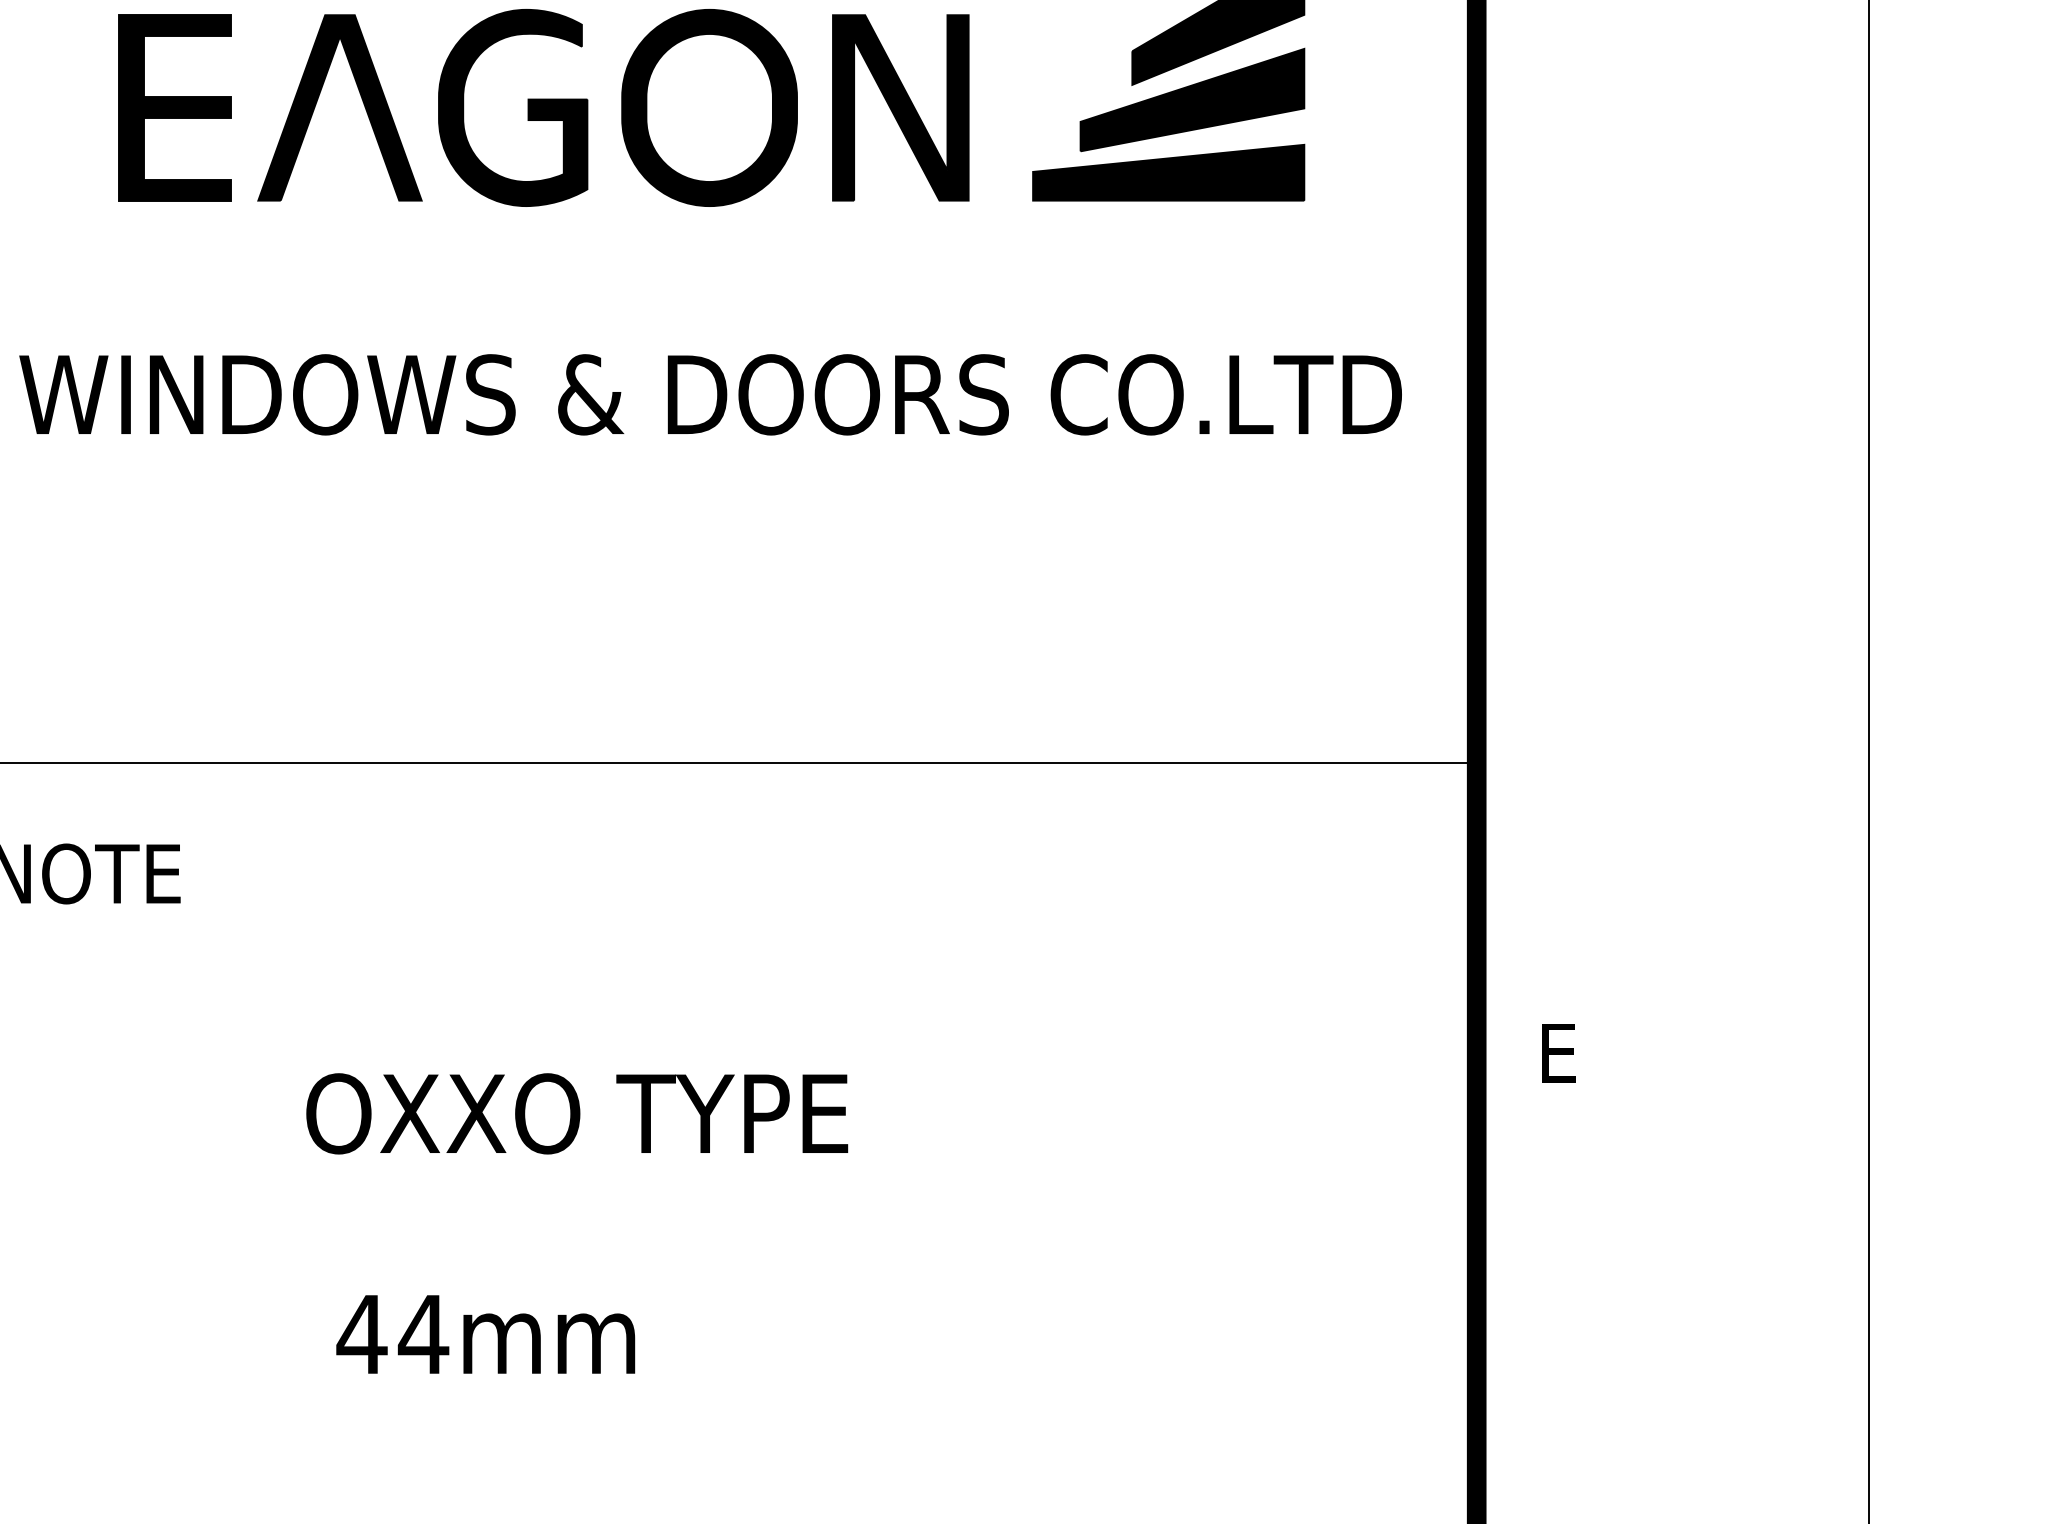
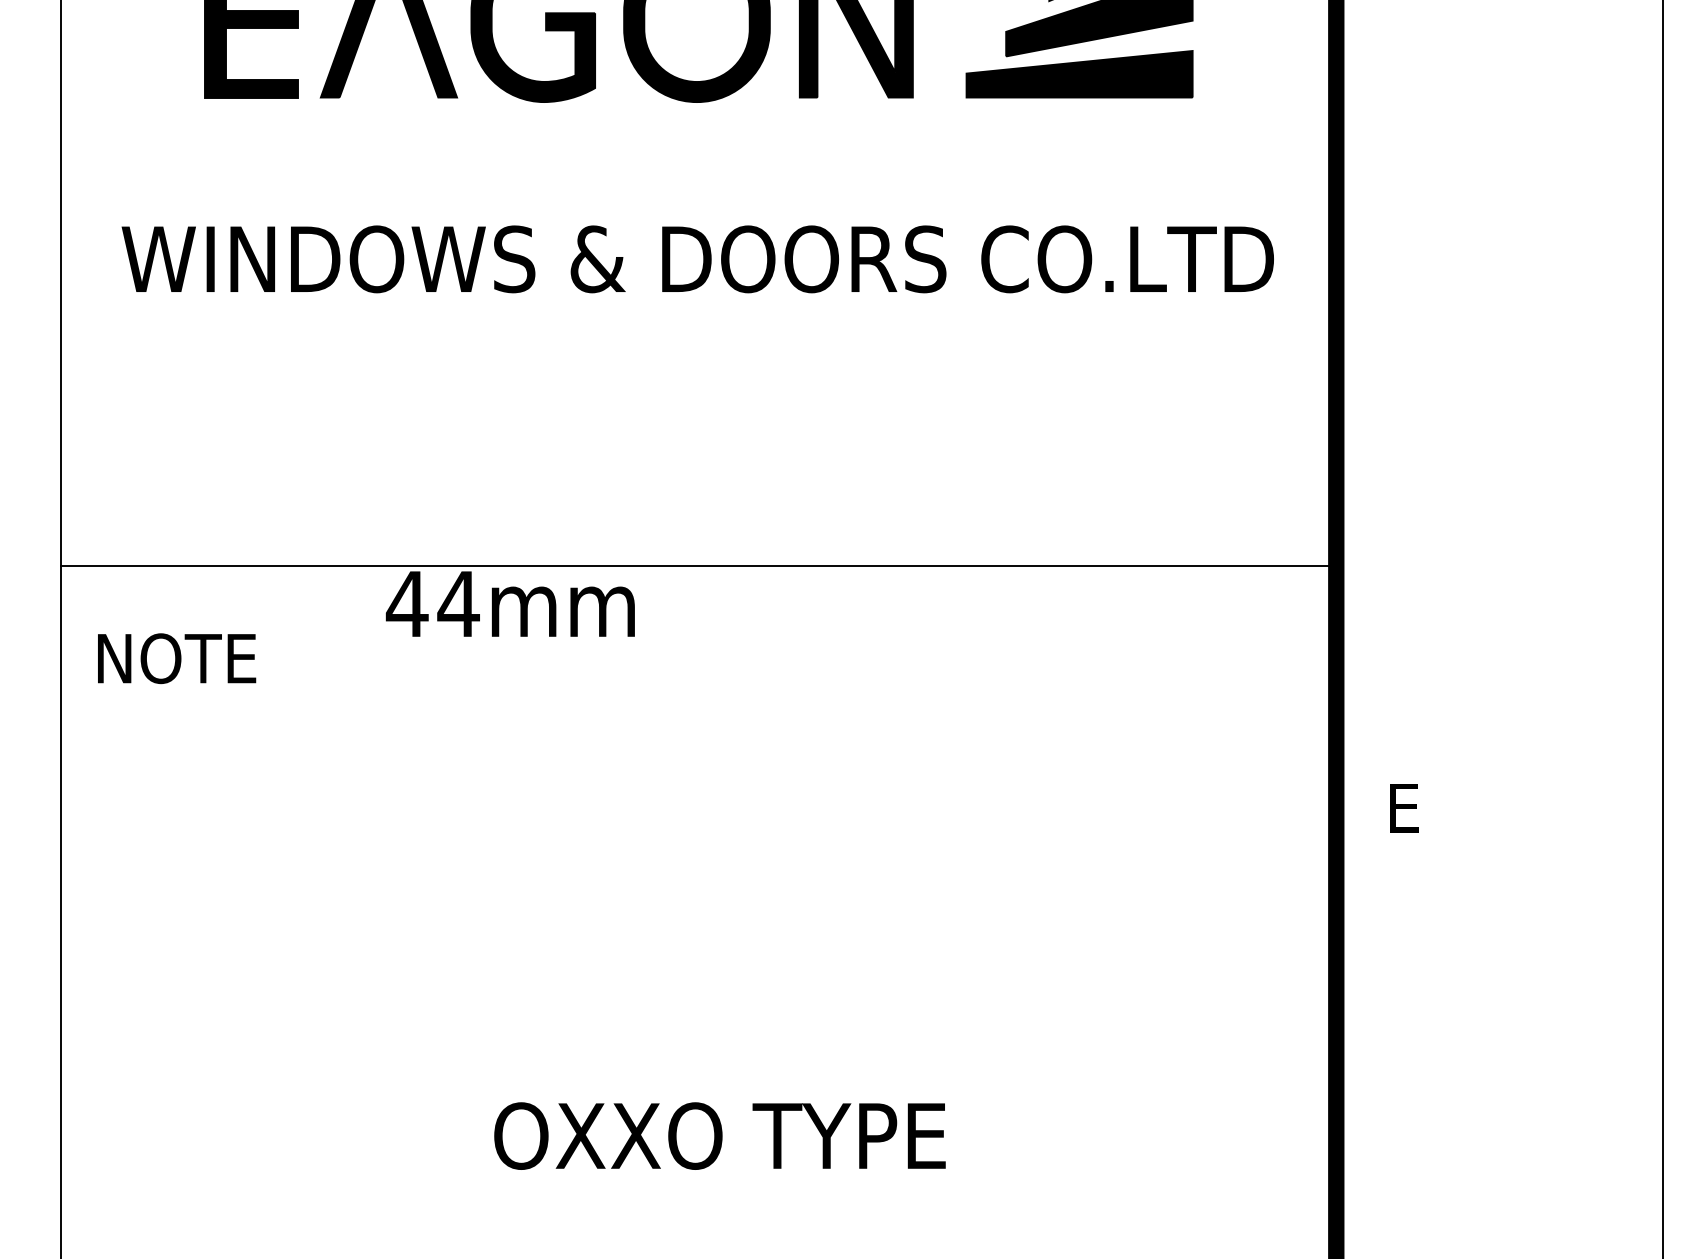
text: (577, 1113) -> (720, 1135), moved
text: (485, 1334) -> (510, 604), moved

